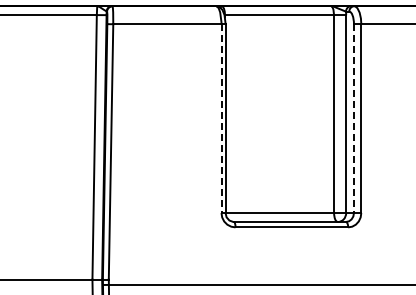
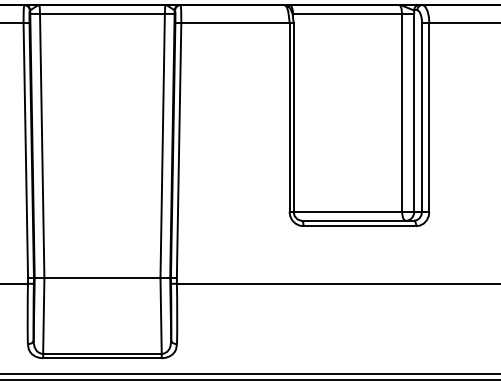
line: (221, 118) -> (289, 117), dashed -> solid
line: (354, 118) -> (422, 117), dashed -> solid

